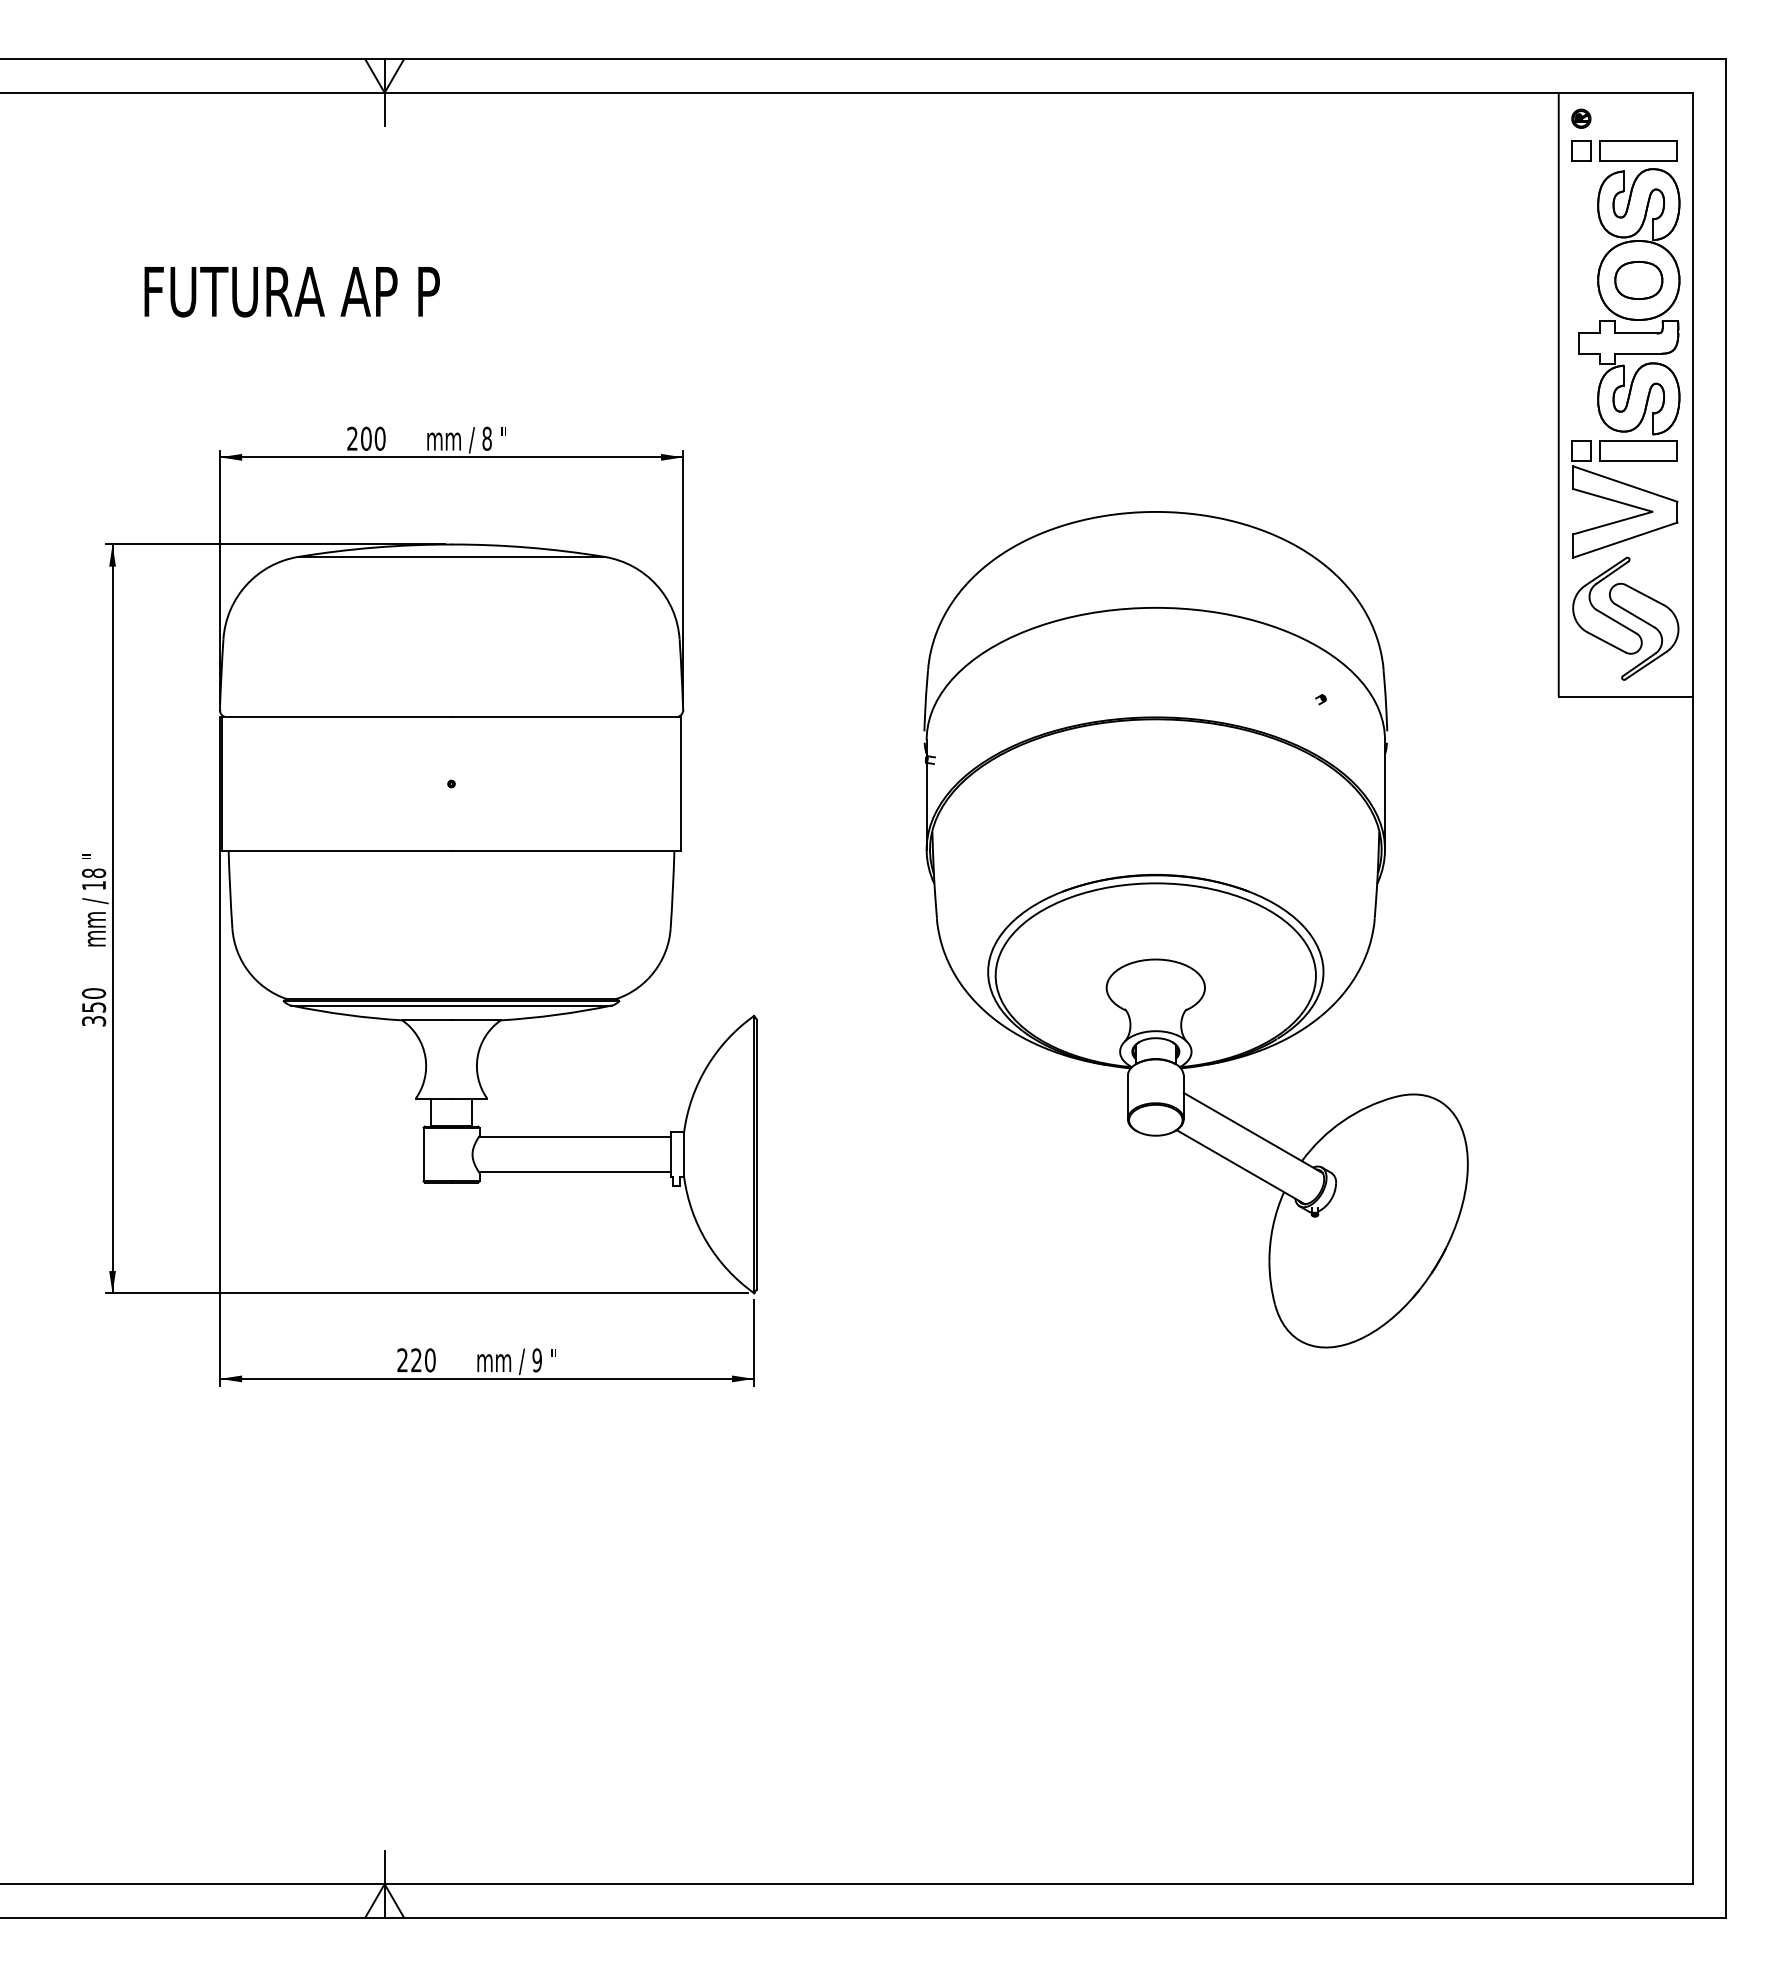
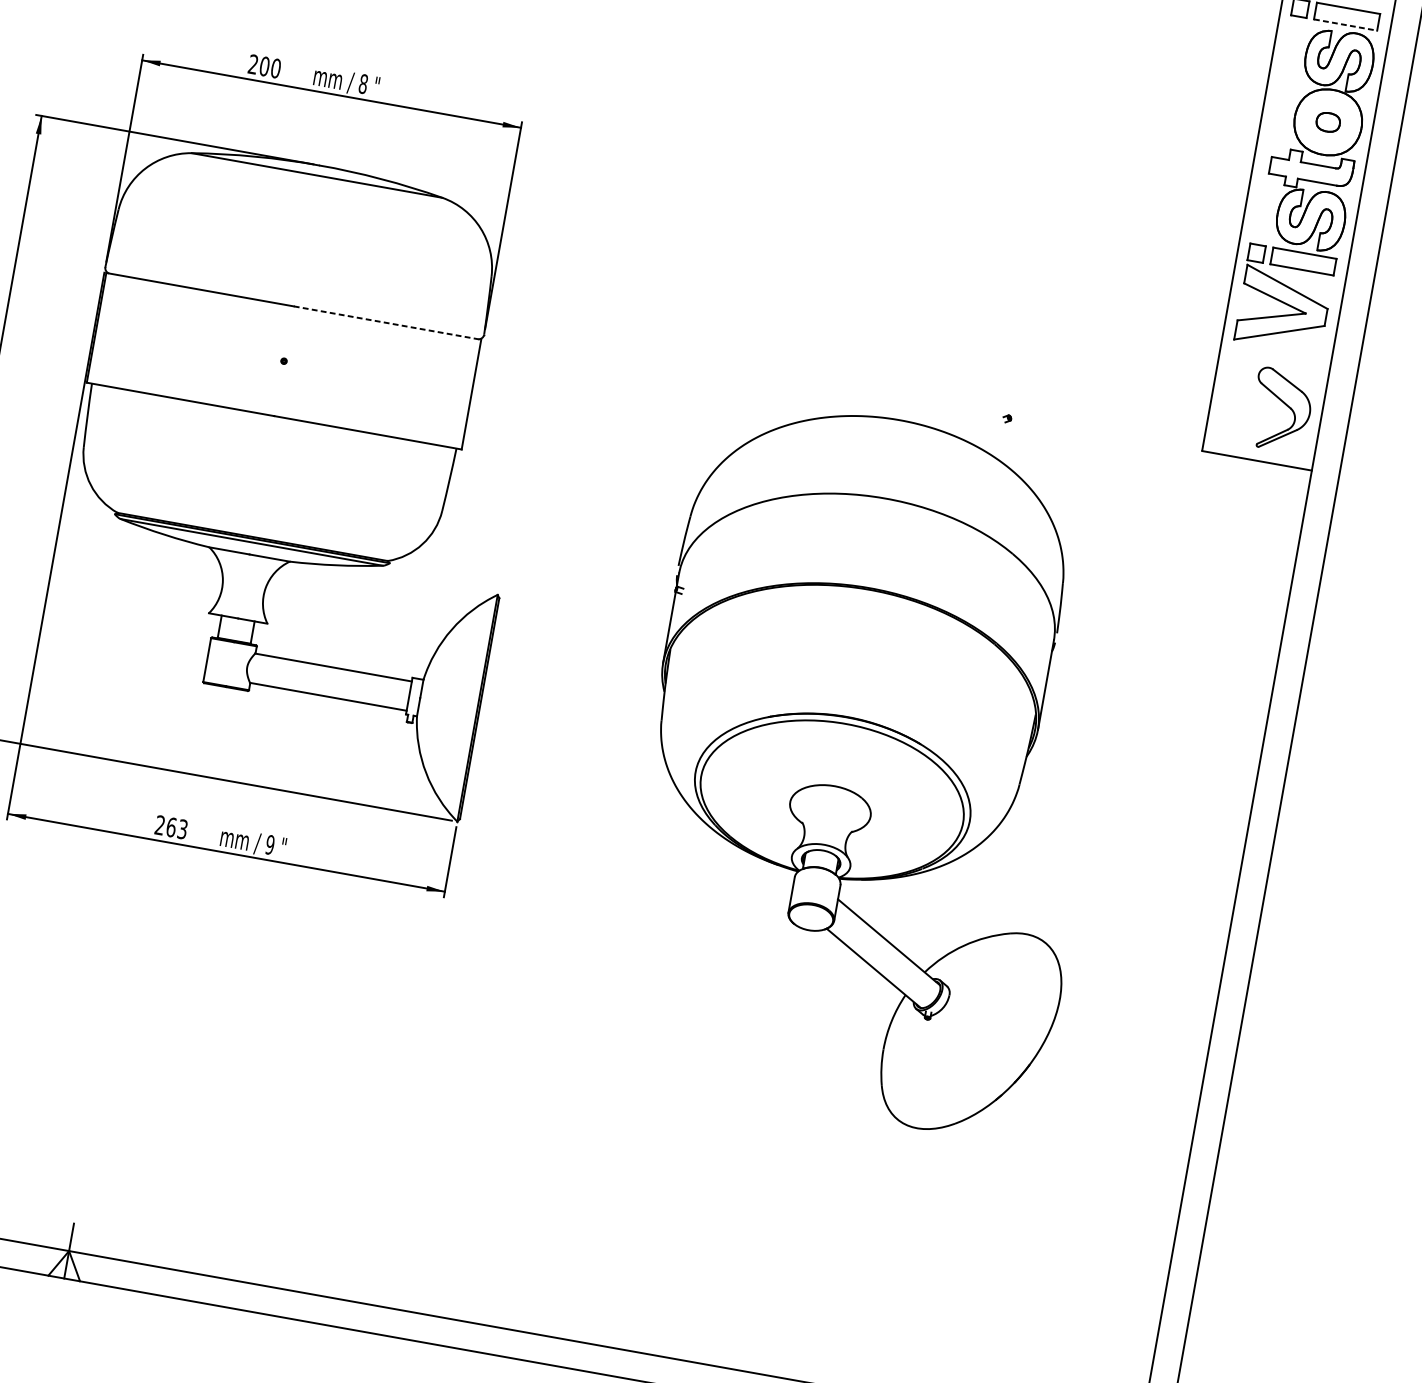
line: (1638, 161) -> (1345, 25), solid -> dashed
part: (1638, 280) -> (1327, 122), size x0.6
part: (1603, 612) -> (1251, 388), removed
line: (566, 716) -> (387, 322), solid -> dashed
part: (1195, 929) -> (871, 767), moved
text: (423, 1360) -> (177, 828), 220 -> 263

